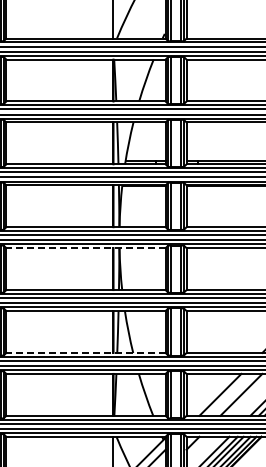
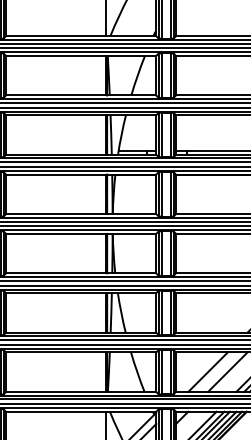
line: (85, 248) -> (80, 234), dashed -> solid
line: (85, 352) -> (80, 332), dashed -> solid

